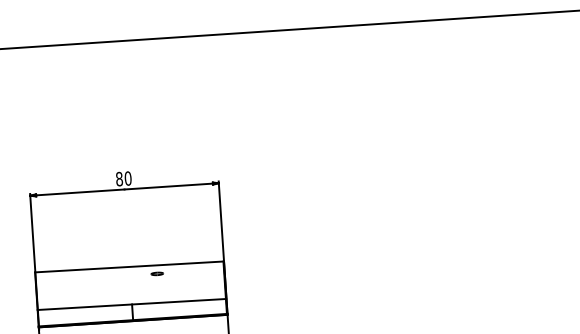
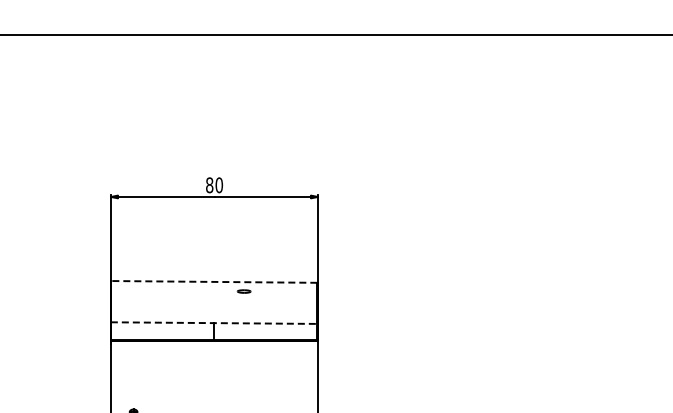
line: (128, 266) -> (213, 281), solid -> dashed
line: (132, 304) -> (214, 323), solid -> dashed

